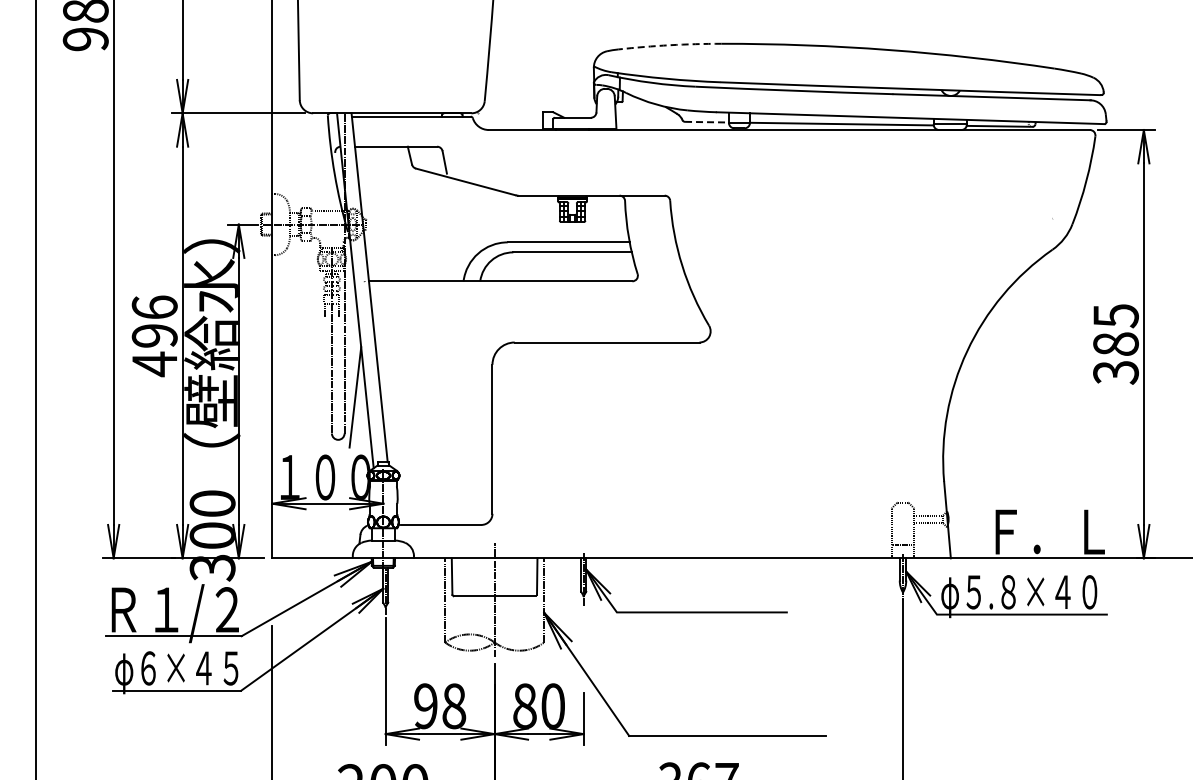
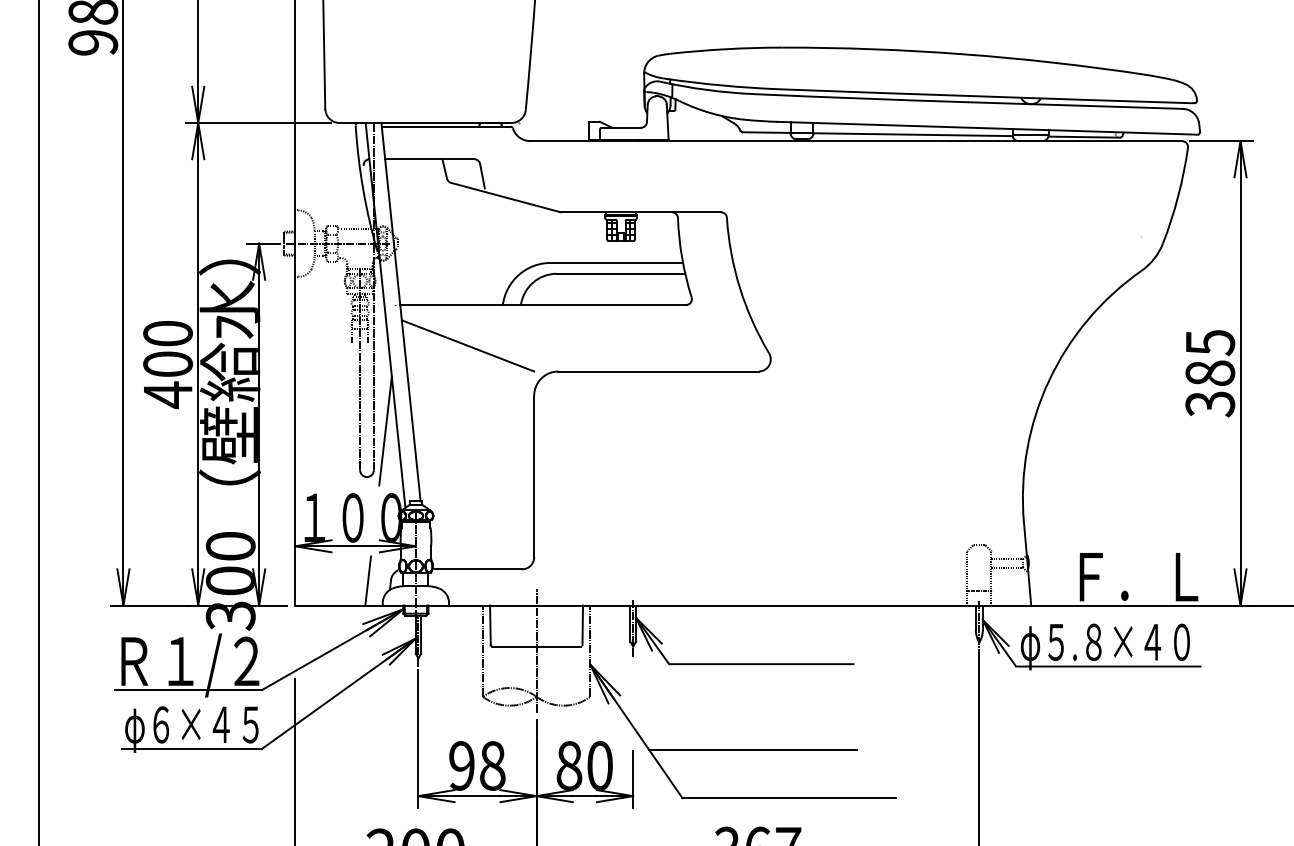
arc: (669, 45) -> (726, 49), dashed -> solid
line: (706, 122) -> (766, 132), dashed -> solid
line: (431, 318) -> (468, 345), added
text: (154, 321) -> (167, 348), 496 -> 400
line: (338, 535) -> (367, 580), added
line: (694, 691) -> (753, 749), added

